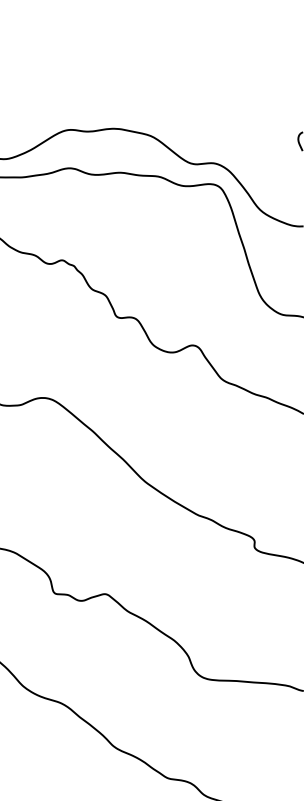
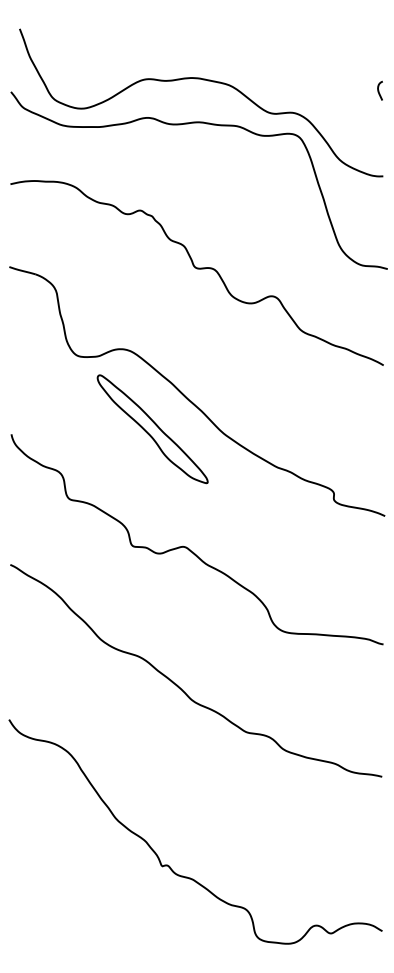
part: (74, 477) -> (152, 429), added

